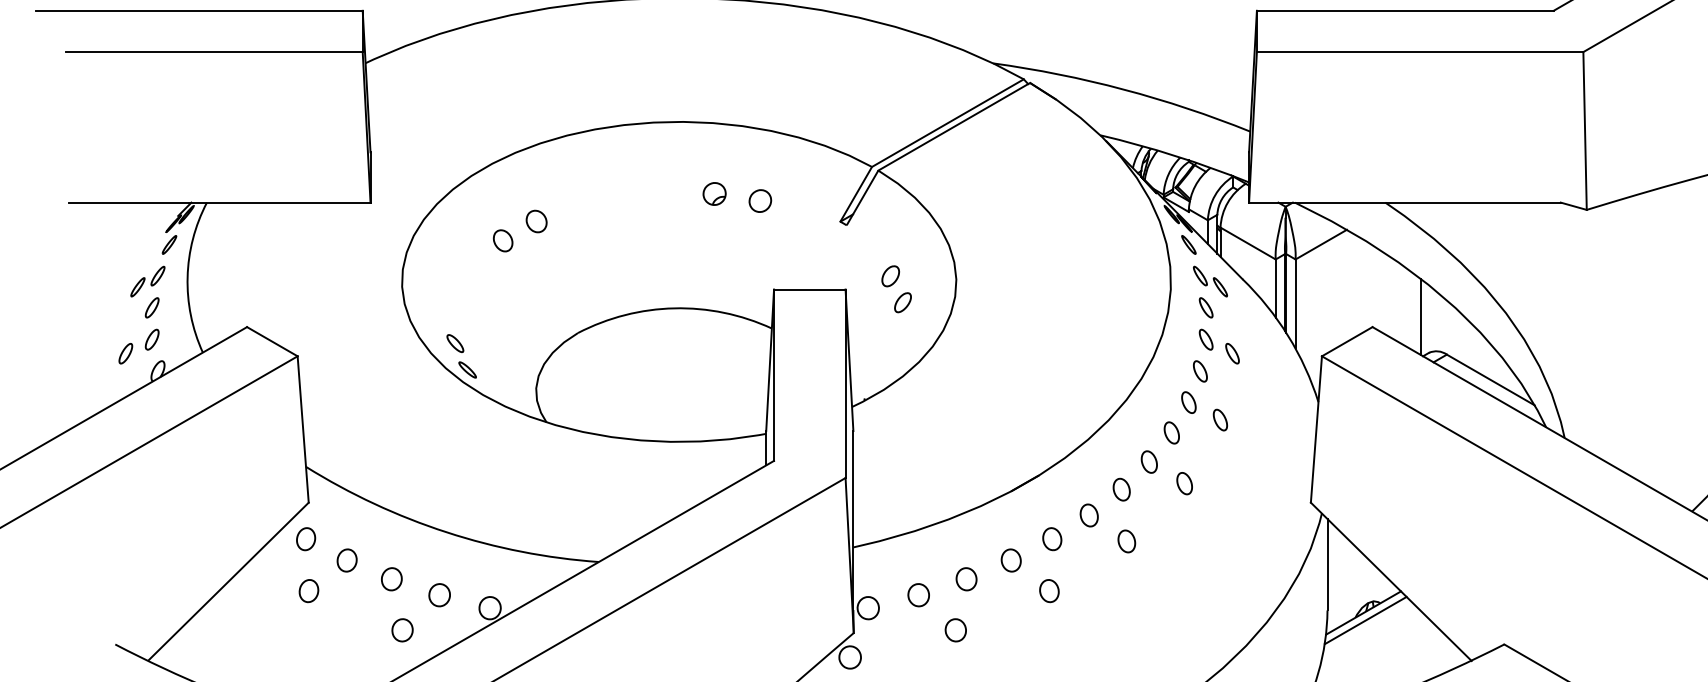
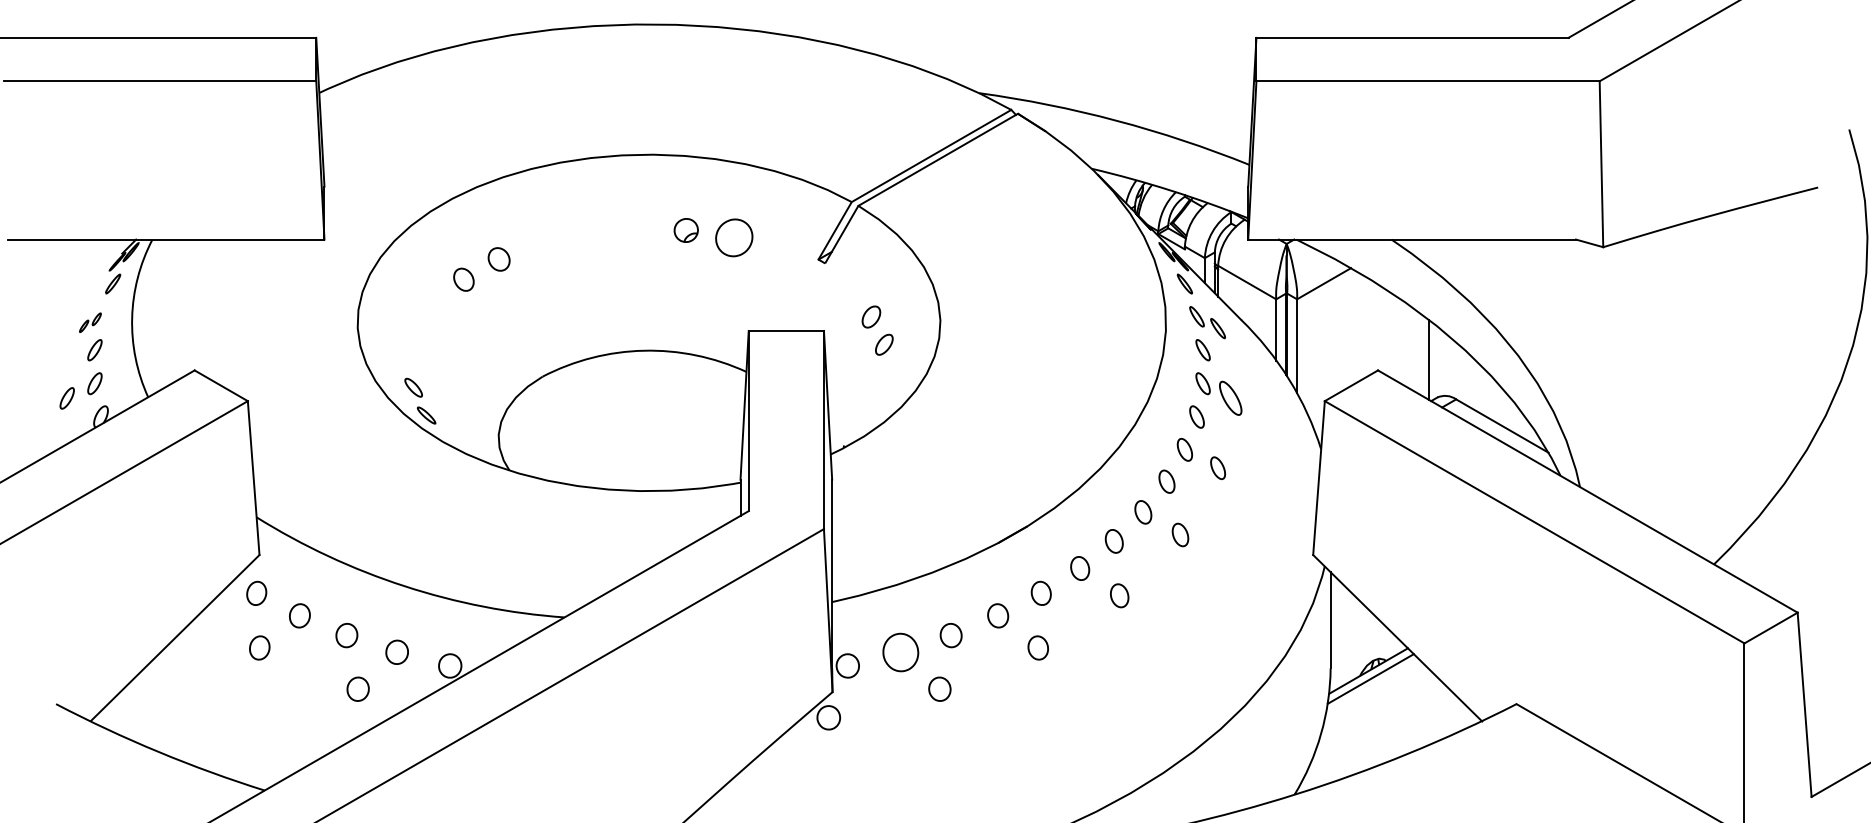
part: (760, 200) -> (734, 237), size x1.6
part: (147, 281) -> (90, 322), size x0.6
part: (1232, 353) -> (1230, 398), size x1.6
part: (918, 594) -> (900, 651), size x1.6

